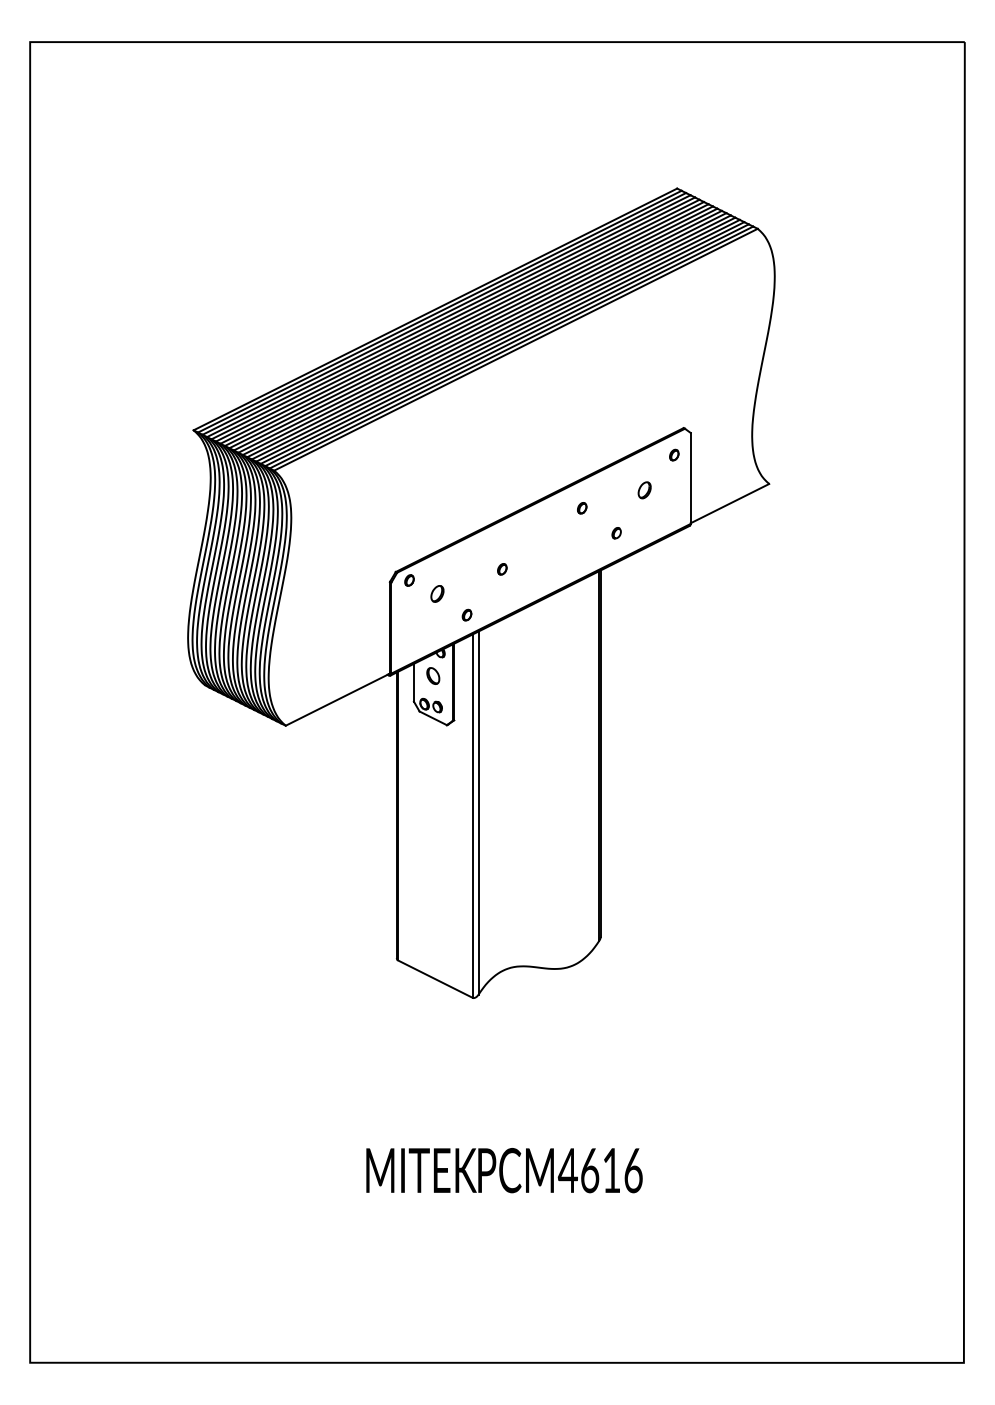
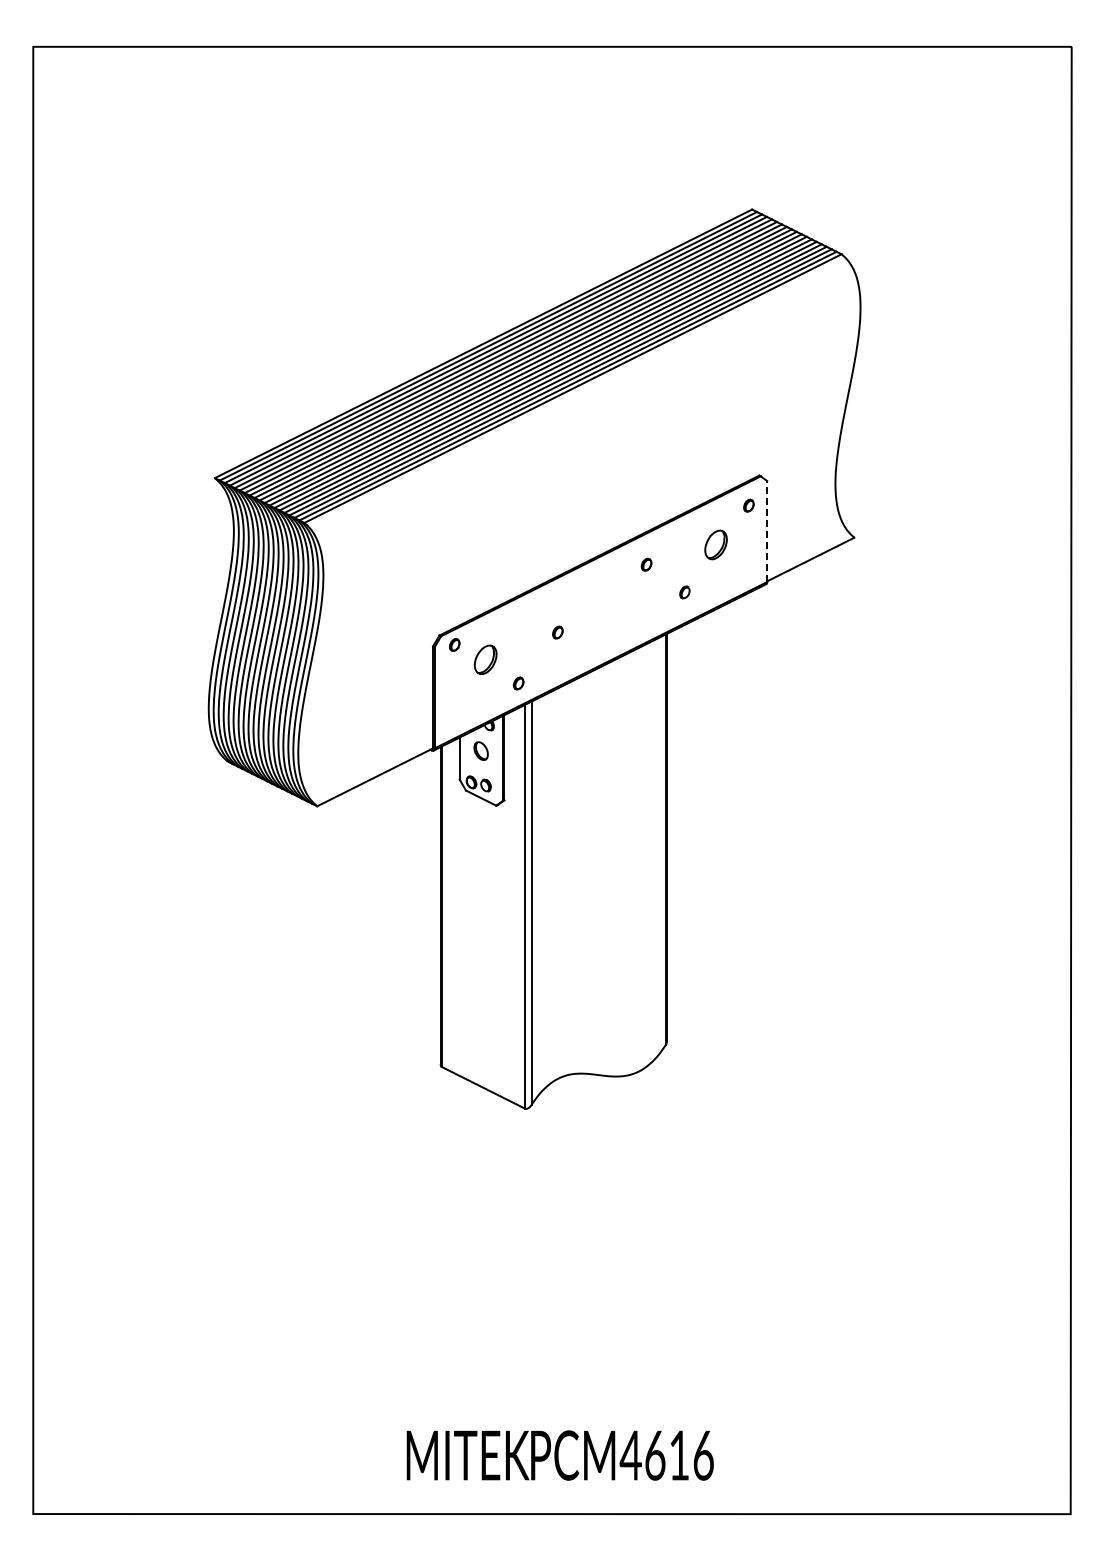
line: (691, 478) -> (767, 531), solid -> dashed
part: (644, 490) -> (715, 544), size x1.6
part: (437, 593) -> (485, 659), size x1.6
text: (503, 1170) -> (559, 1455), moved

